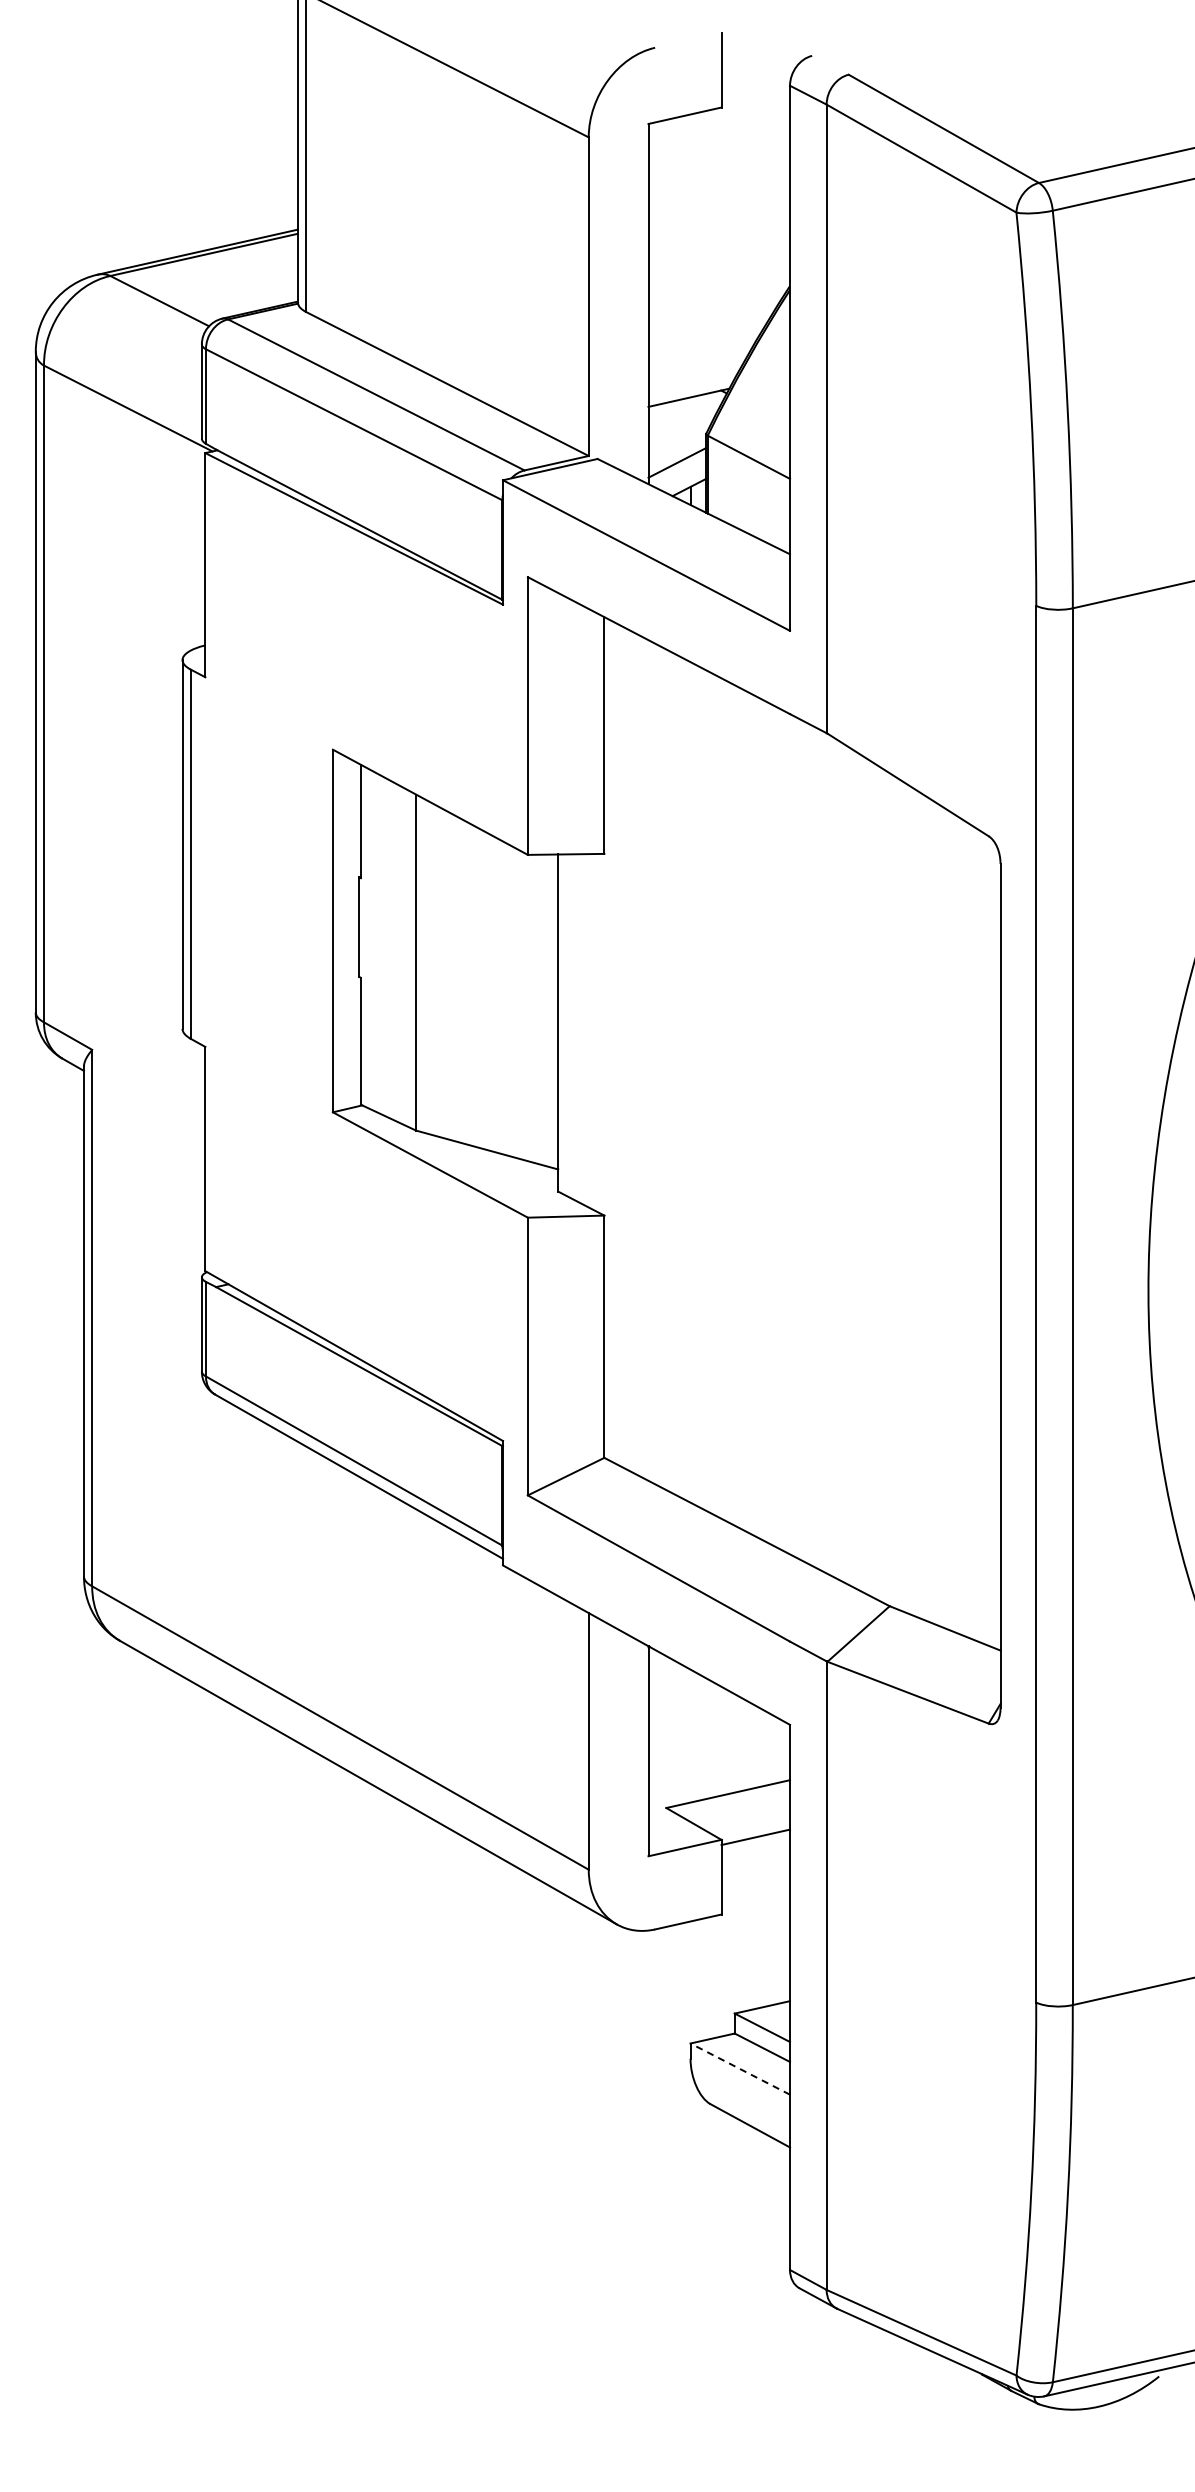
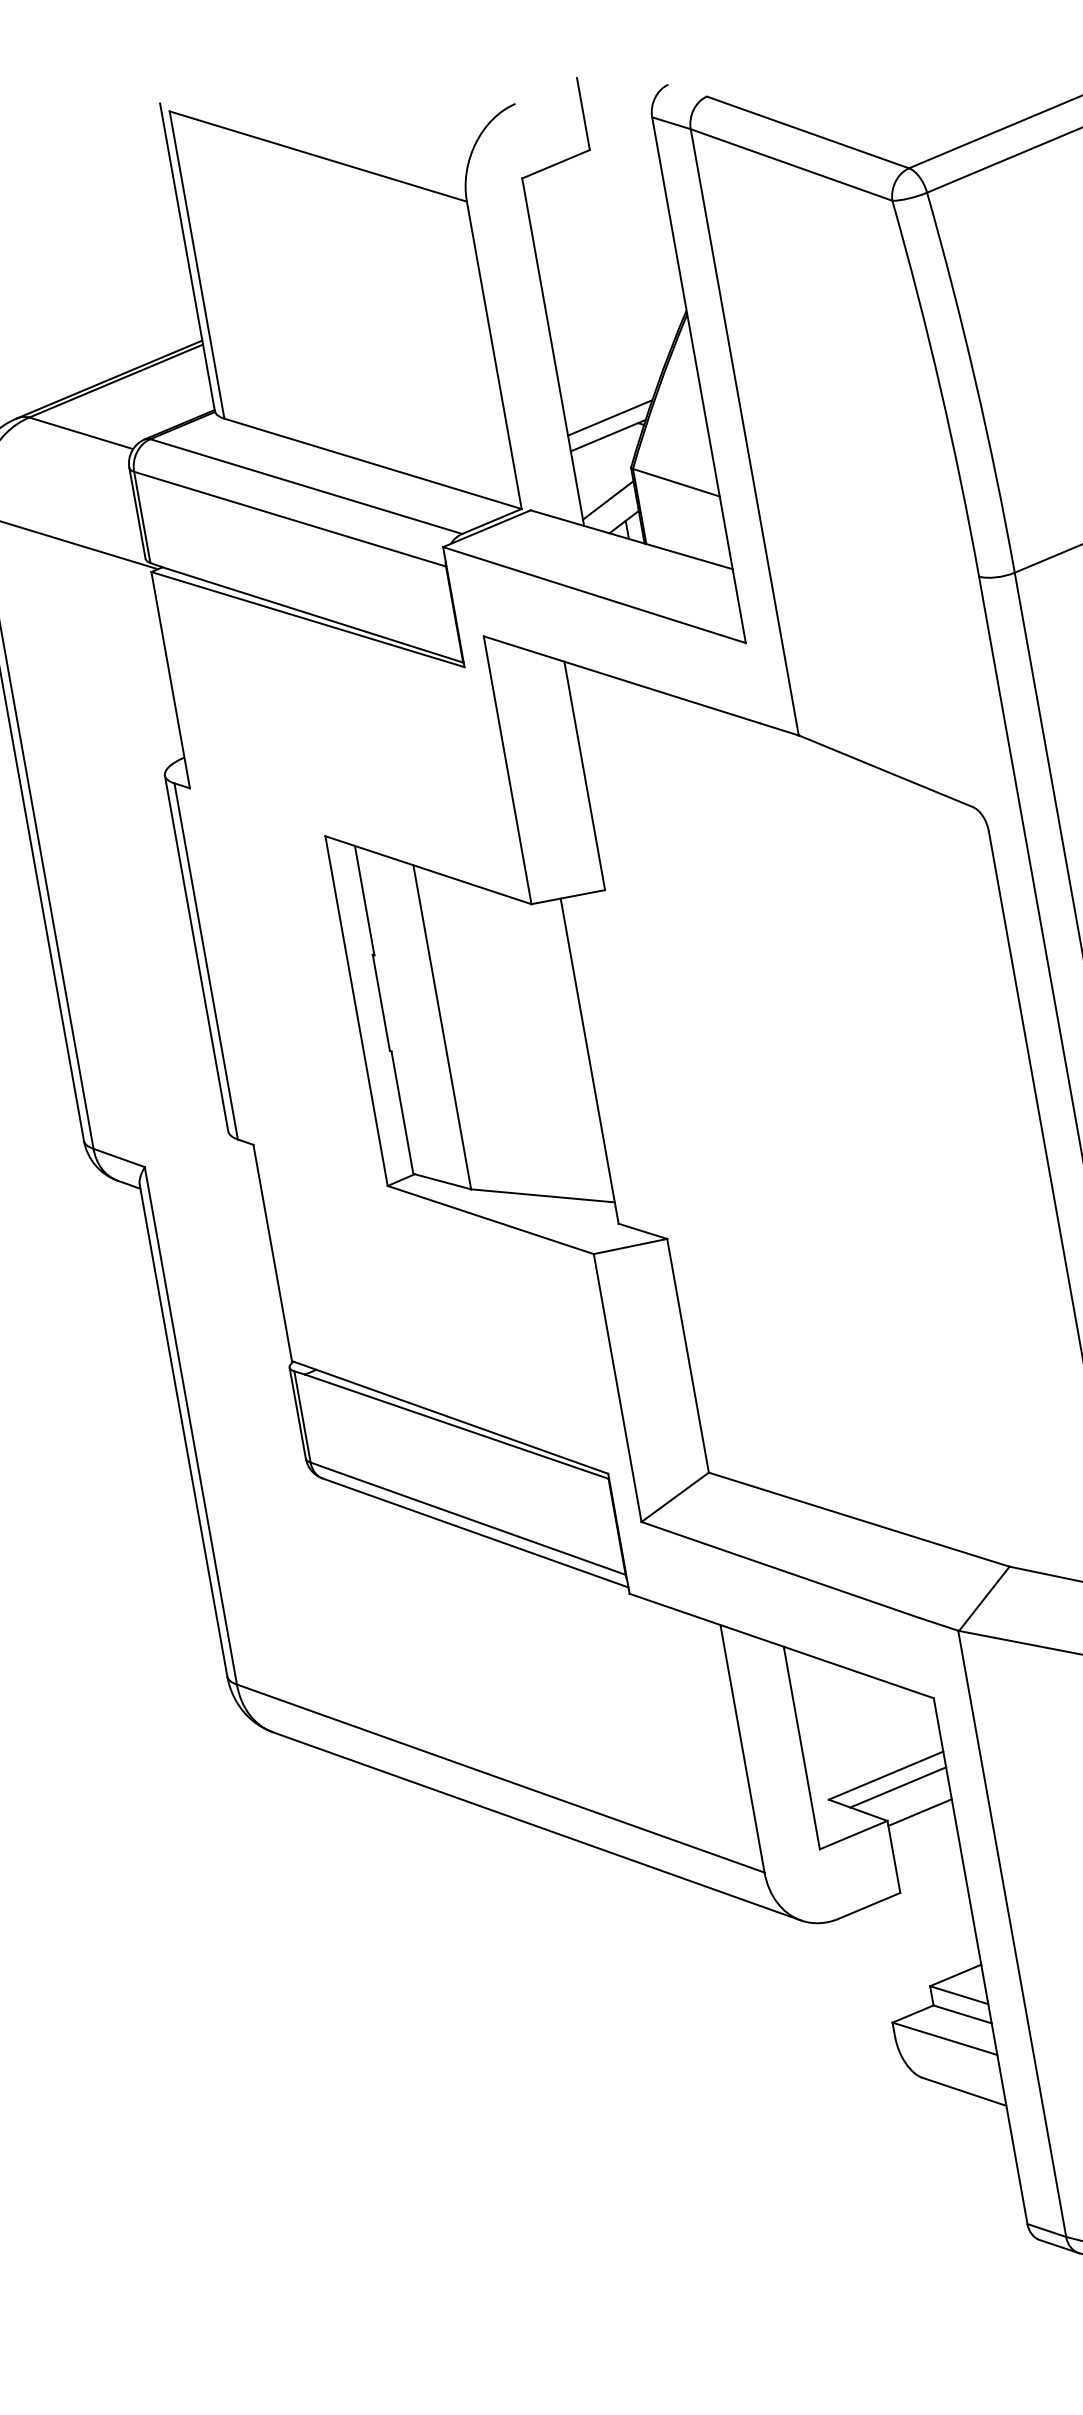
line: (693, 380) -> (609, 418), added
line: (738, 1807) -> (898, 1786), added
line: (740, 2069) -> (945, 2039), dashed -> solid

